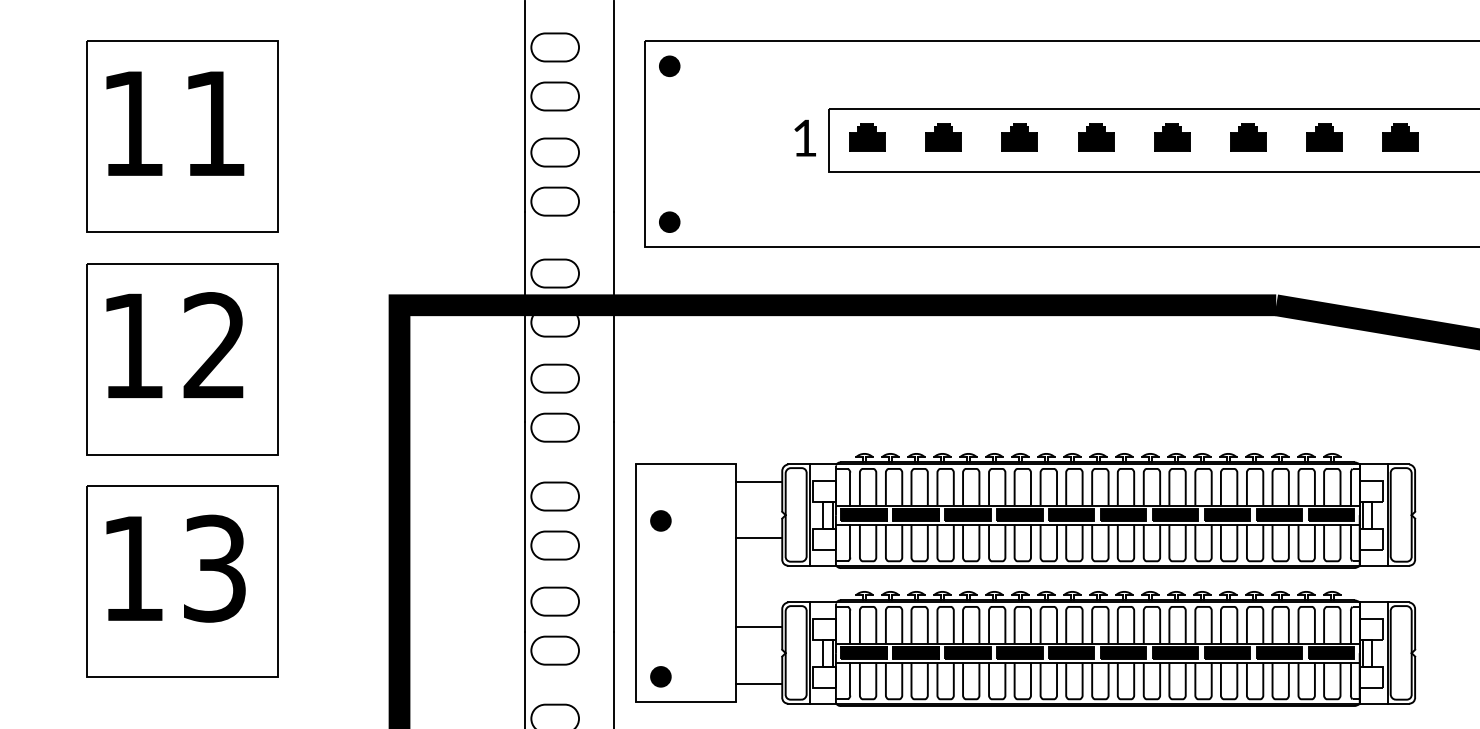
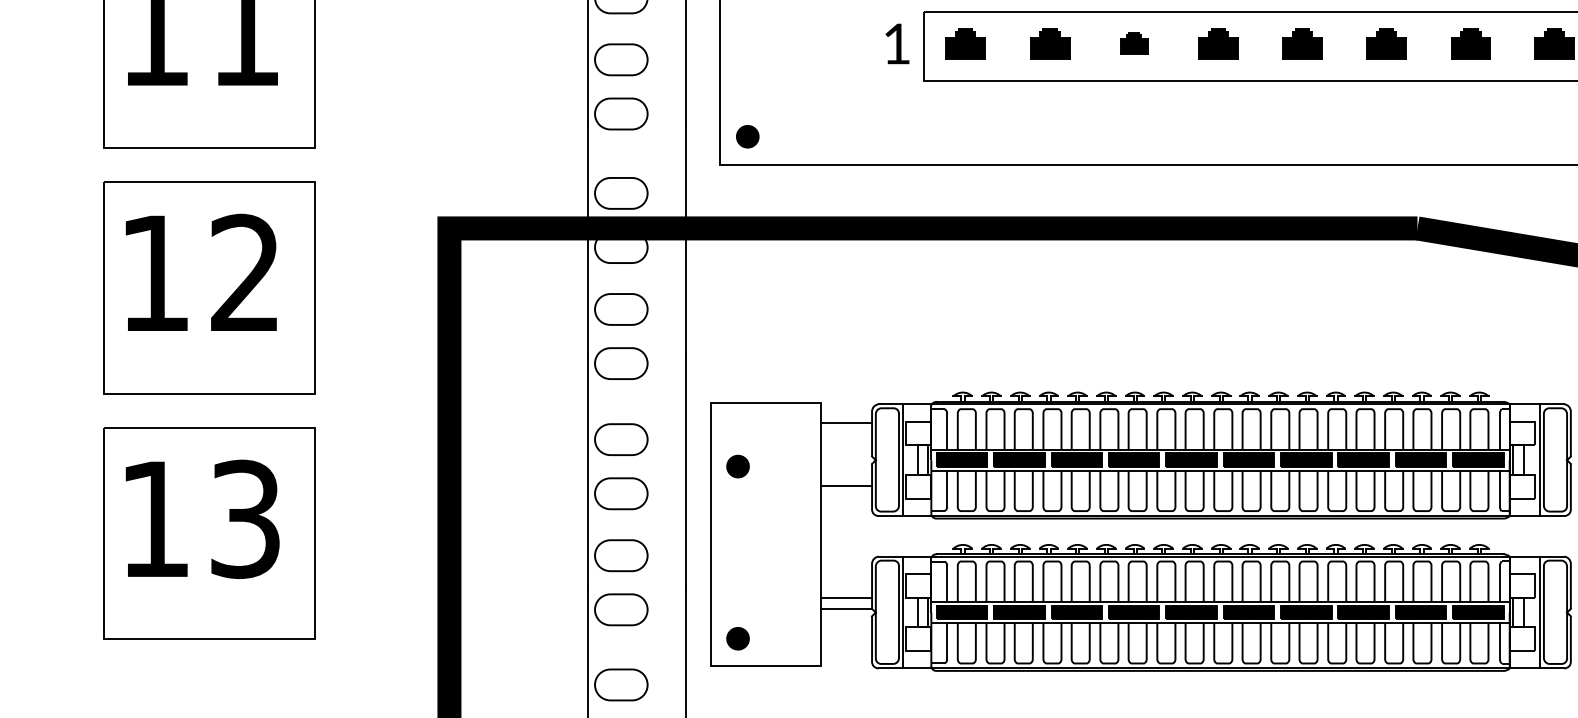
part: (1019, 137) -> (1134, 43), size x0.7
line: (758, 627) -> (845, 609), moved
line: (758, 684) -> (845, 598), moved

